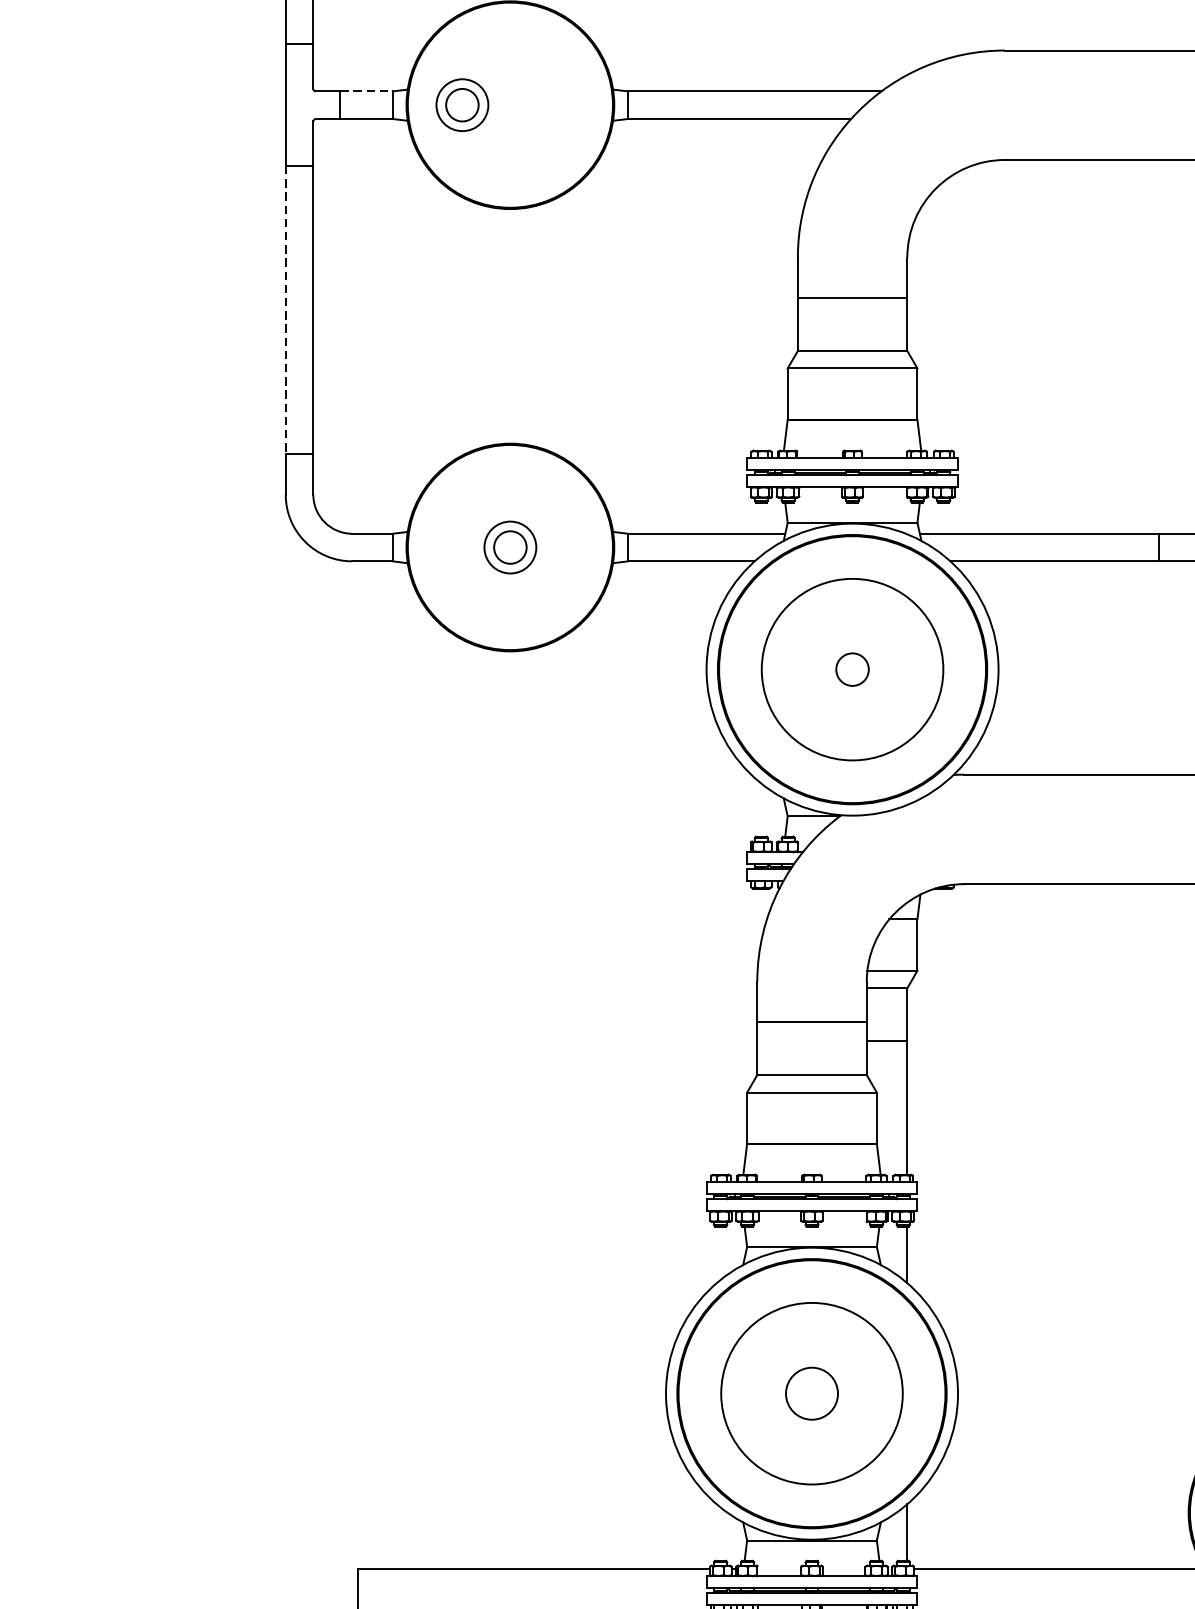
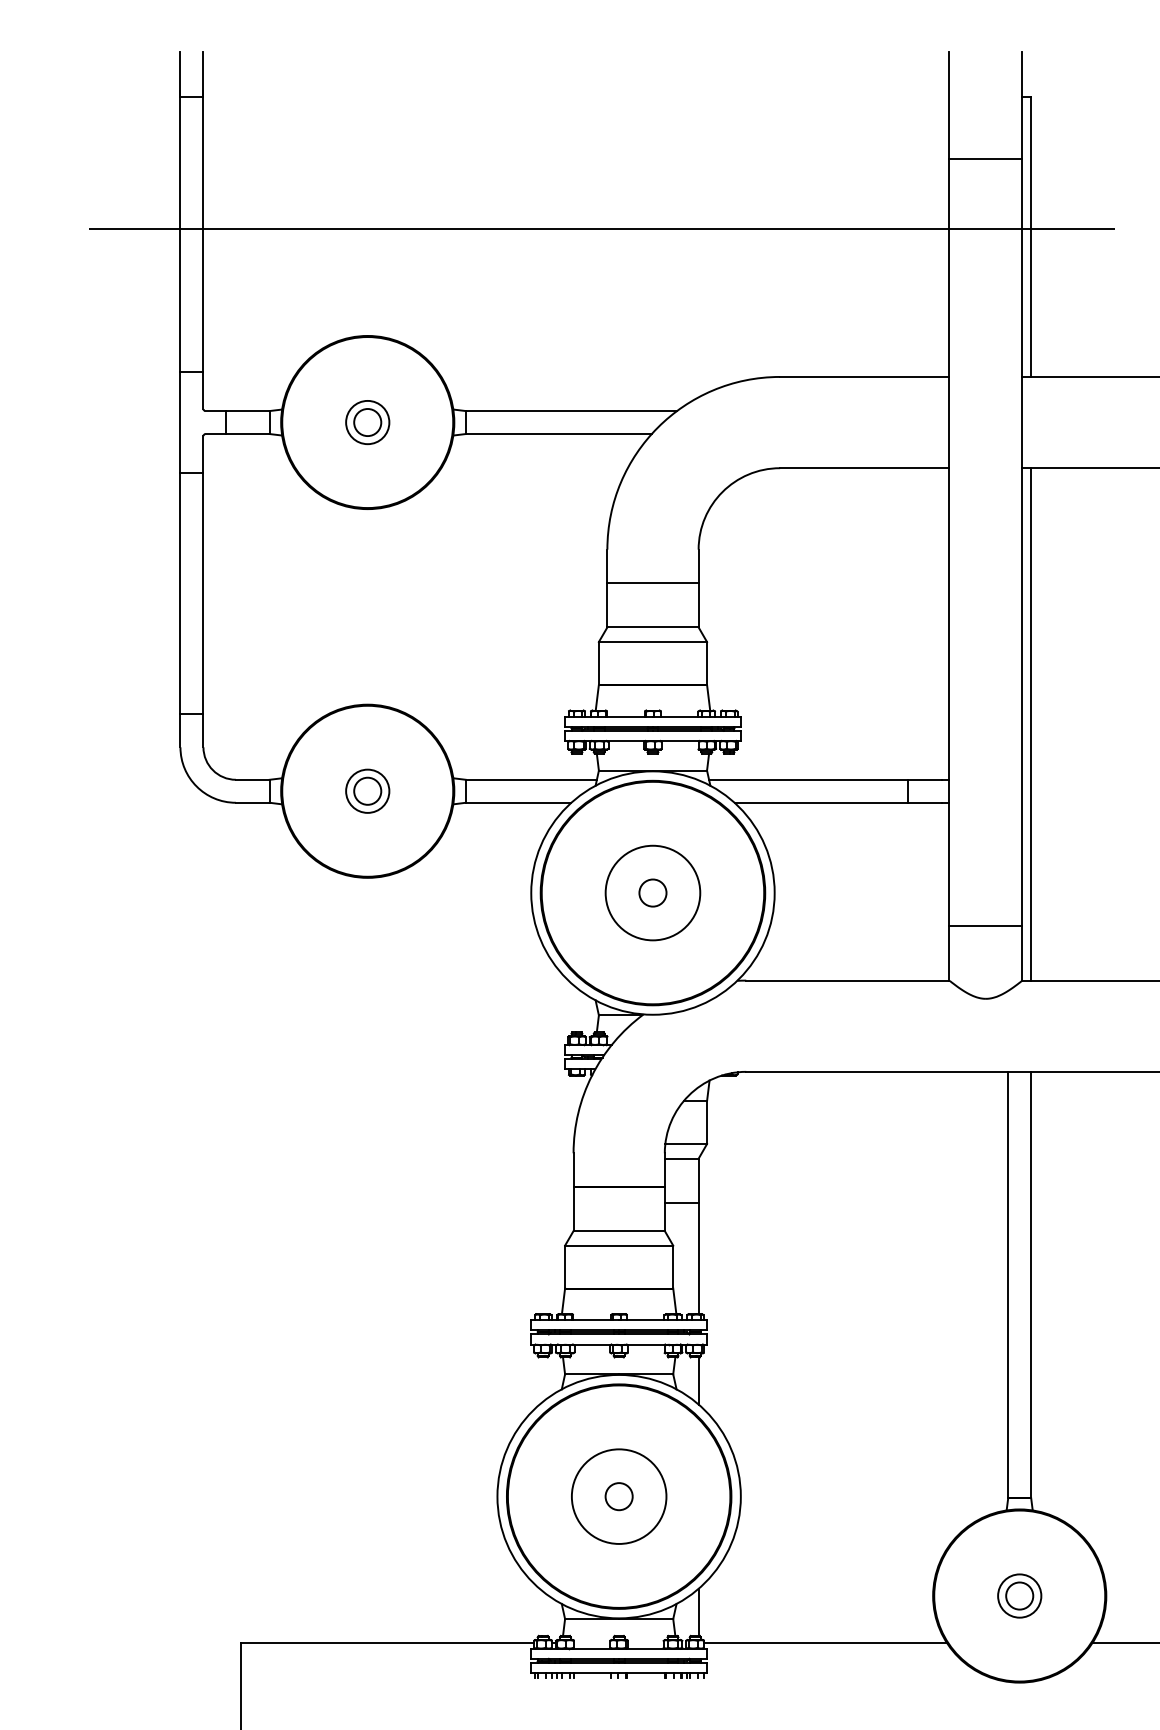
line: (366, 91) -> (247, 411), dashed -> solid
part: (462, 105) -> (367, 422), moved
line: (285, 310) -> (180, 593), dashed -> solid
circle: (851, 668) -> (652, 892), size x0.62
circle: (811, 1393) -> (618, 1496), size x0.62
circle: (811, 1393) -> (618, 1496), size x0.62

